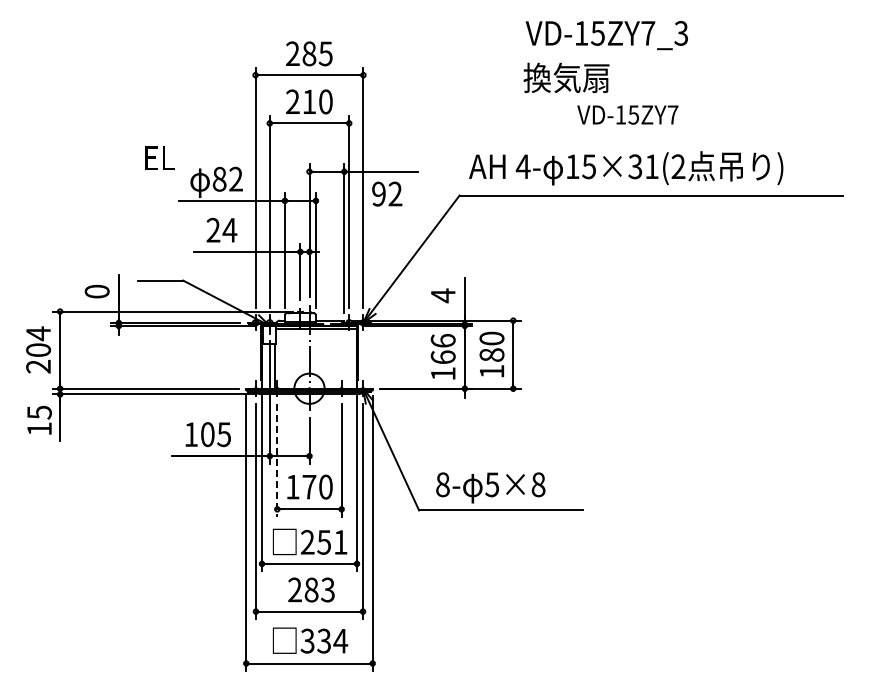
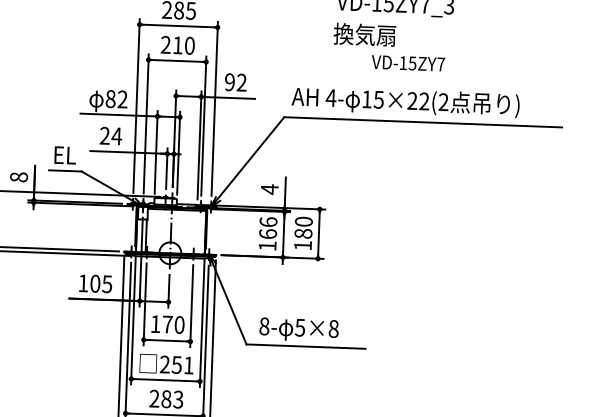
text: (159, 157) -> (65, 154), moved
text: (643, 166) -> (418, 101), 15×31(2 -> 15×22(2
text: (387, 193) -> (236, 82), moved
text: (97, 291) -> (19, 177), 0 -> 8
line: (277, 460) -> (145, 304), dashed -> solid

